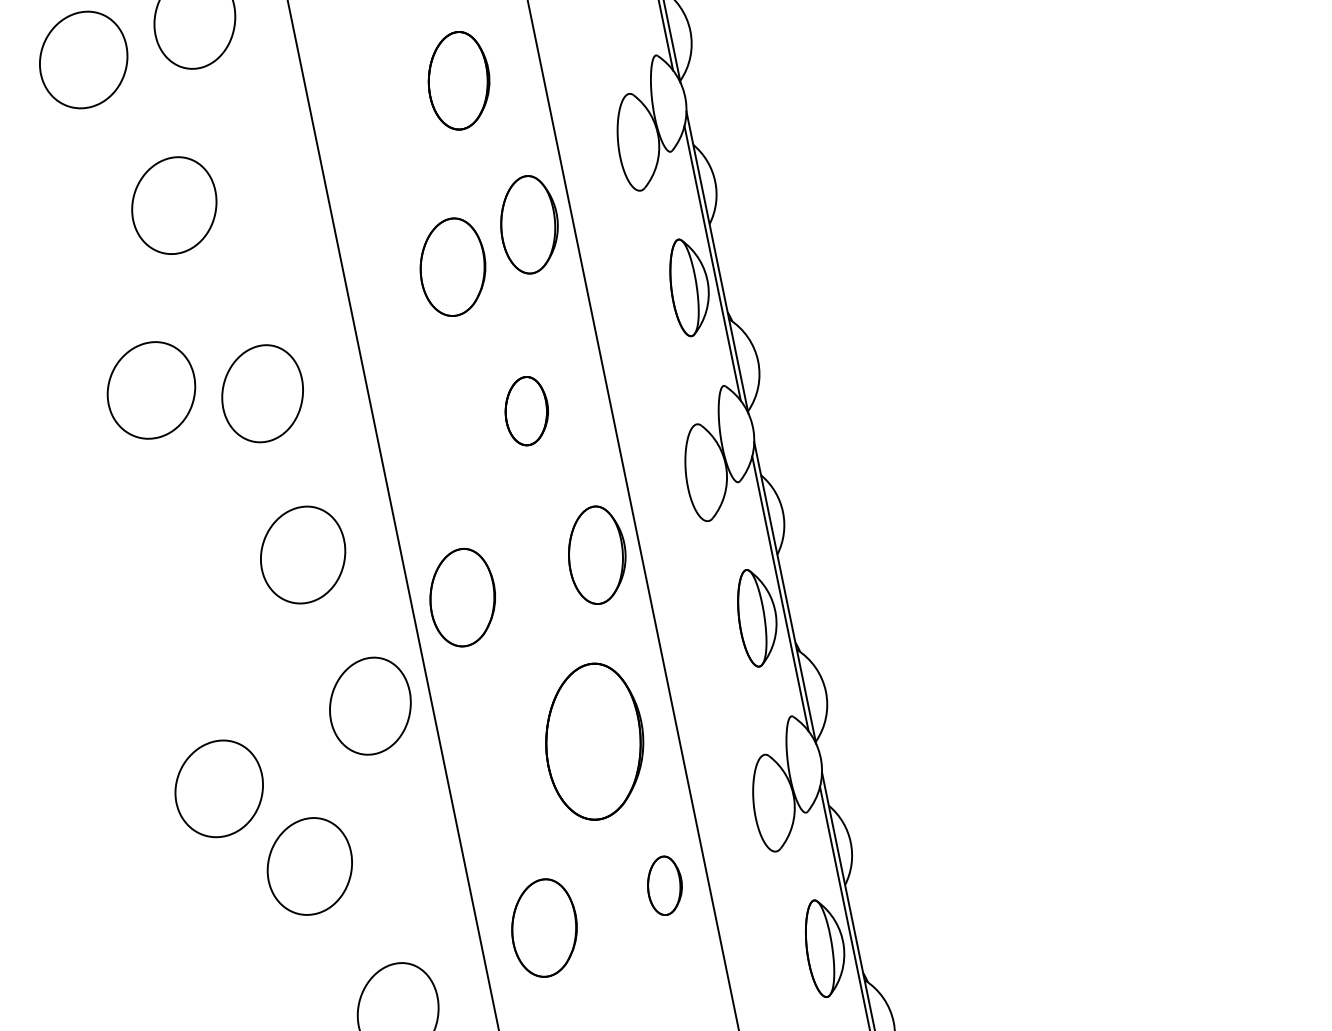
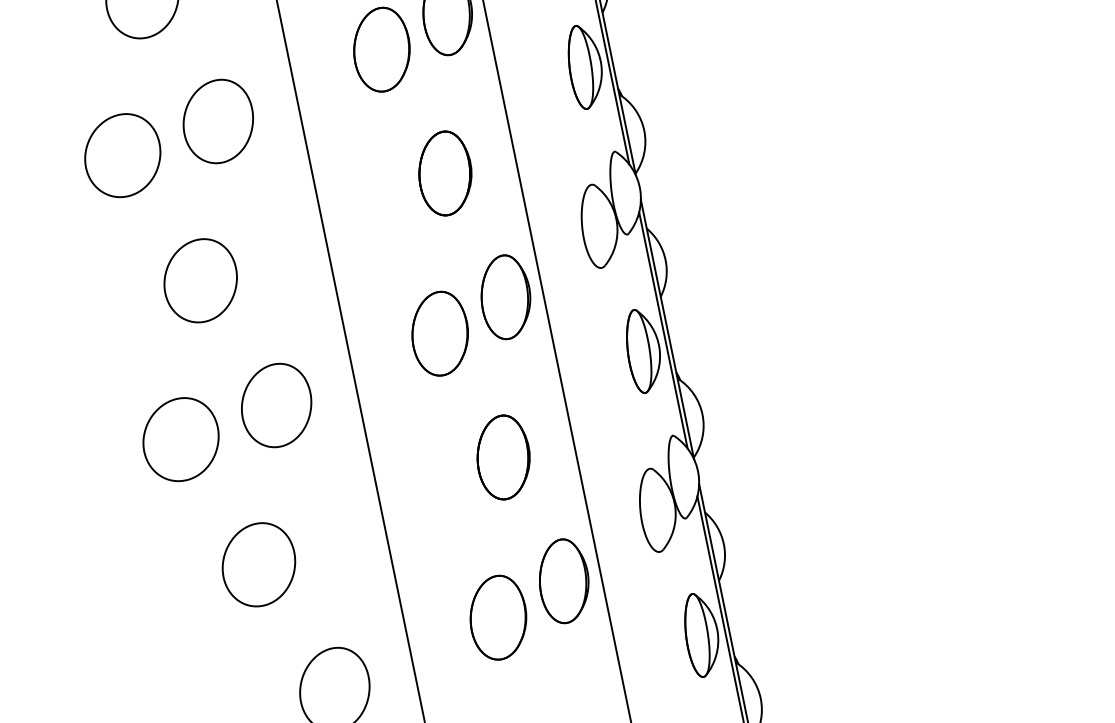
part: (262, 393) -> (218, 121), moved
part: (526, 410) -> (445, 172), size x1.43
part: (303, 554) -> (201, 280), moved
part: (462, 597) -> (439, 333), moved
part: (370, 705) -> (276, 404), moved
part: (594, 741) -> (503, 457), size x0.62
part: (218, 788) -> (180, 439), moved
part: (664, 885) -> (563, 581), size x1.67
part: (544, 927) -> (498, 617), moved

